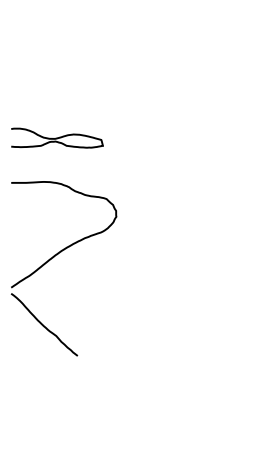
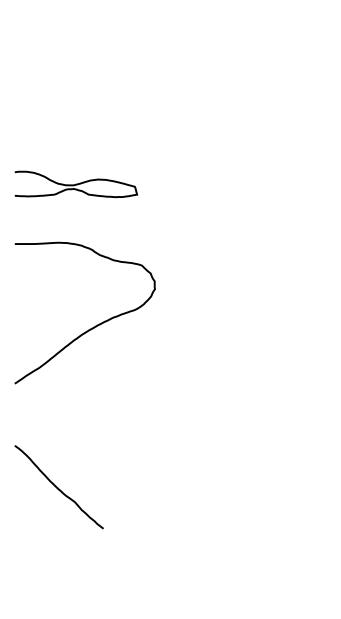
curve: (43, 325) -> (58, 487), moved

